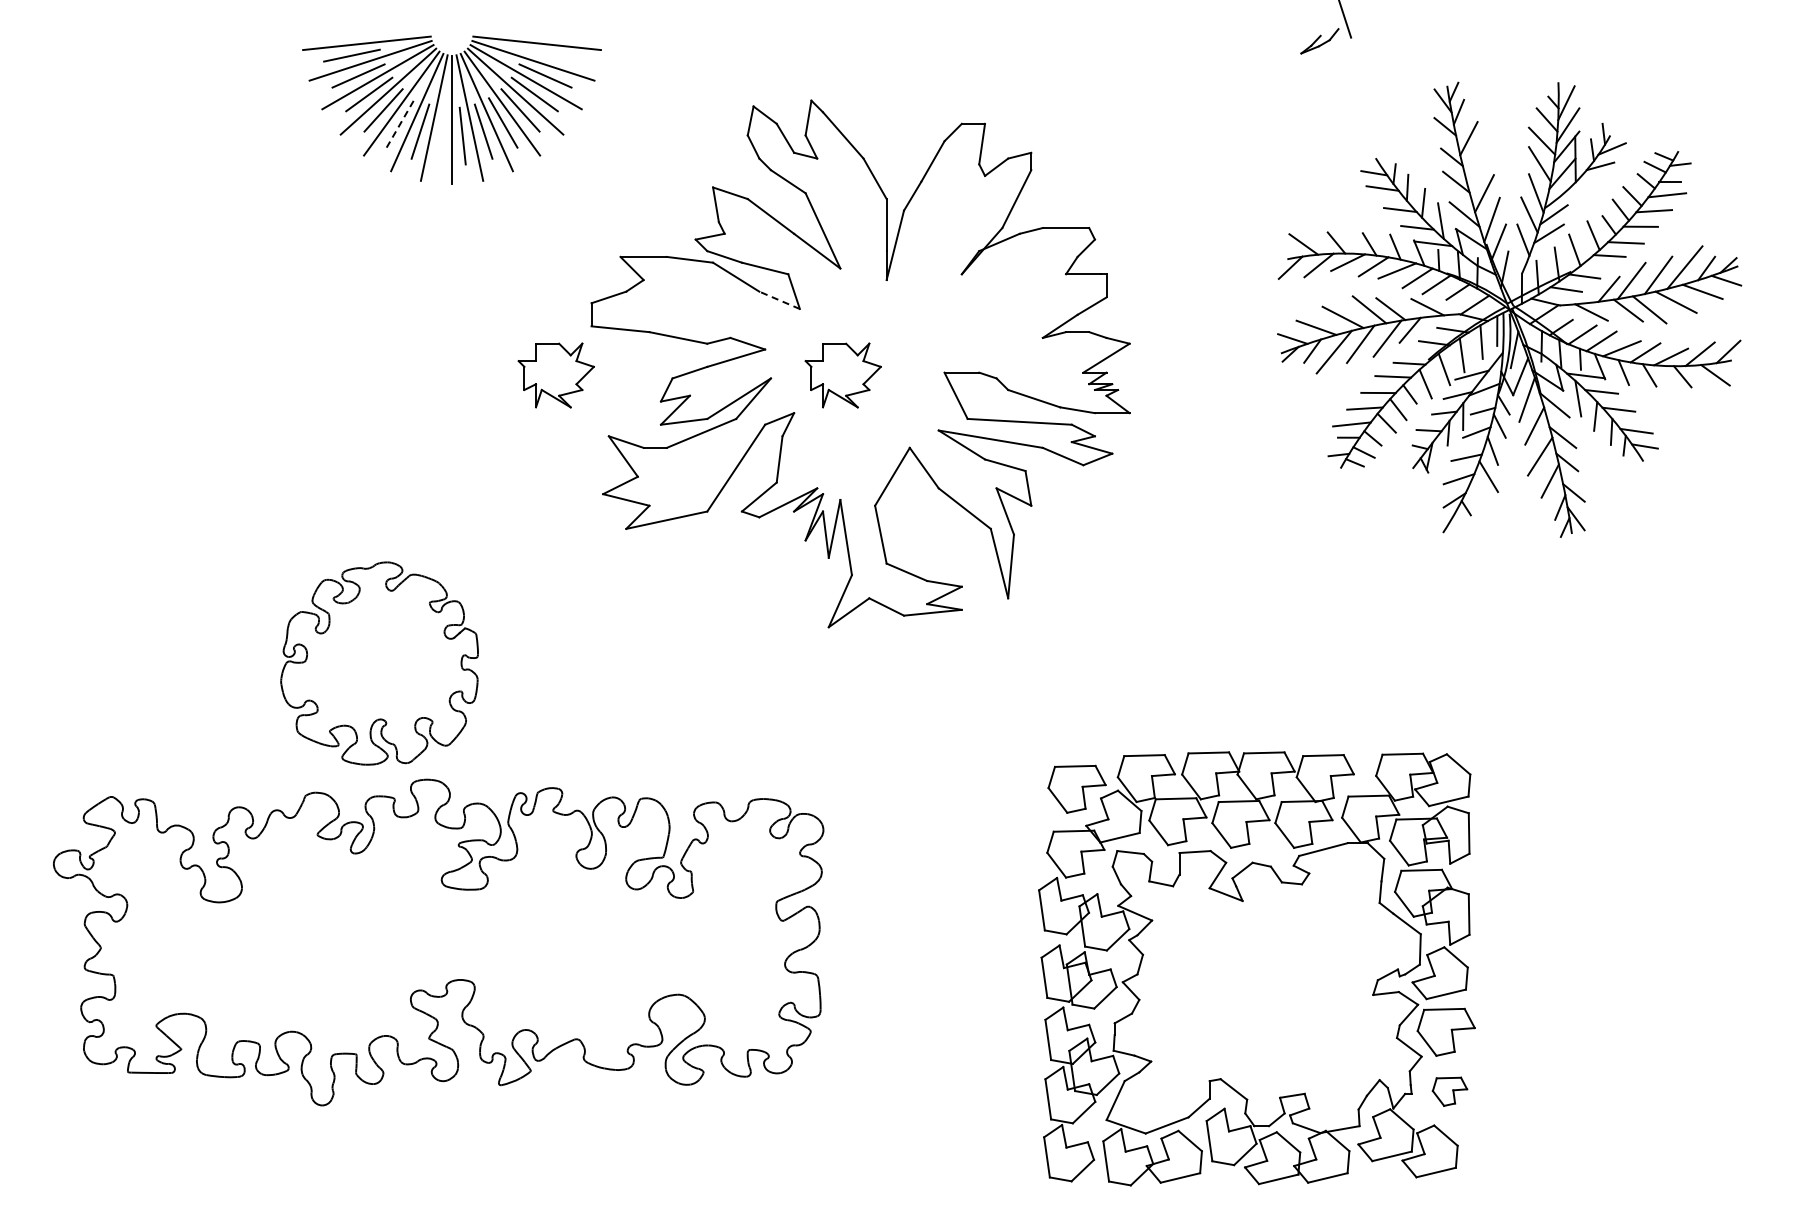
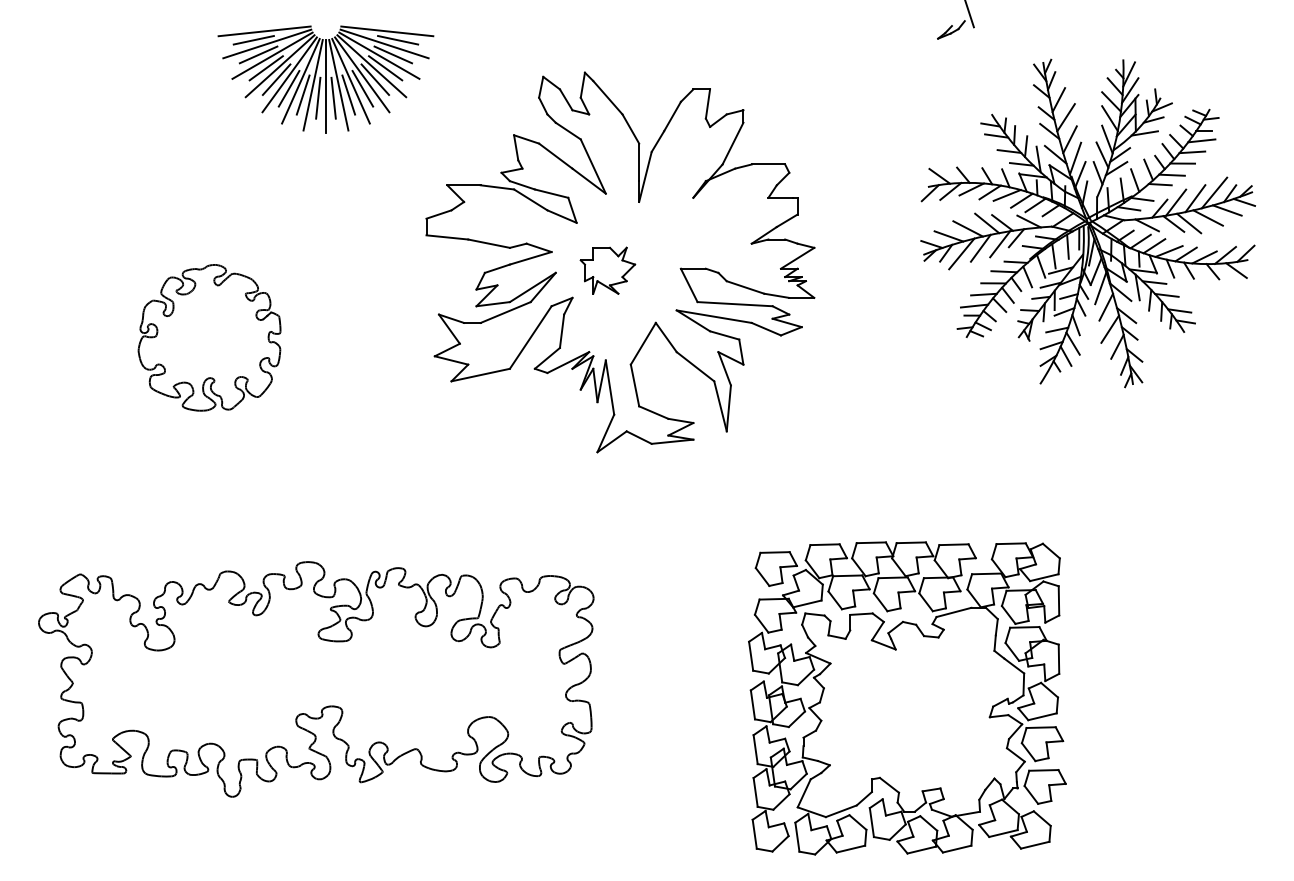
line: (551, 55) -> (397, 40), added
line: (401, 122) -> (289, 88), dashed -> solid
line: (441, 135) -> (318, 97), added
line: (1478, 163) -> (1065, 117), added
line: (1587, 184) -> (1144, 133), added
line: (779, 300) -> (561, 216), dashed -> solid
part: (555, 375) -> (400, 270), removed
line: (1478, 493) -> (1065, 355), added
part: (379, 663) -> (209, 337), moved
part: (1449, 1091) -> (1044, 786), size x1.67

